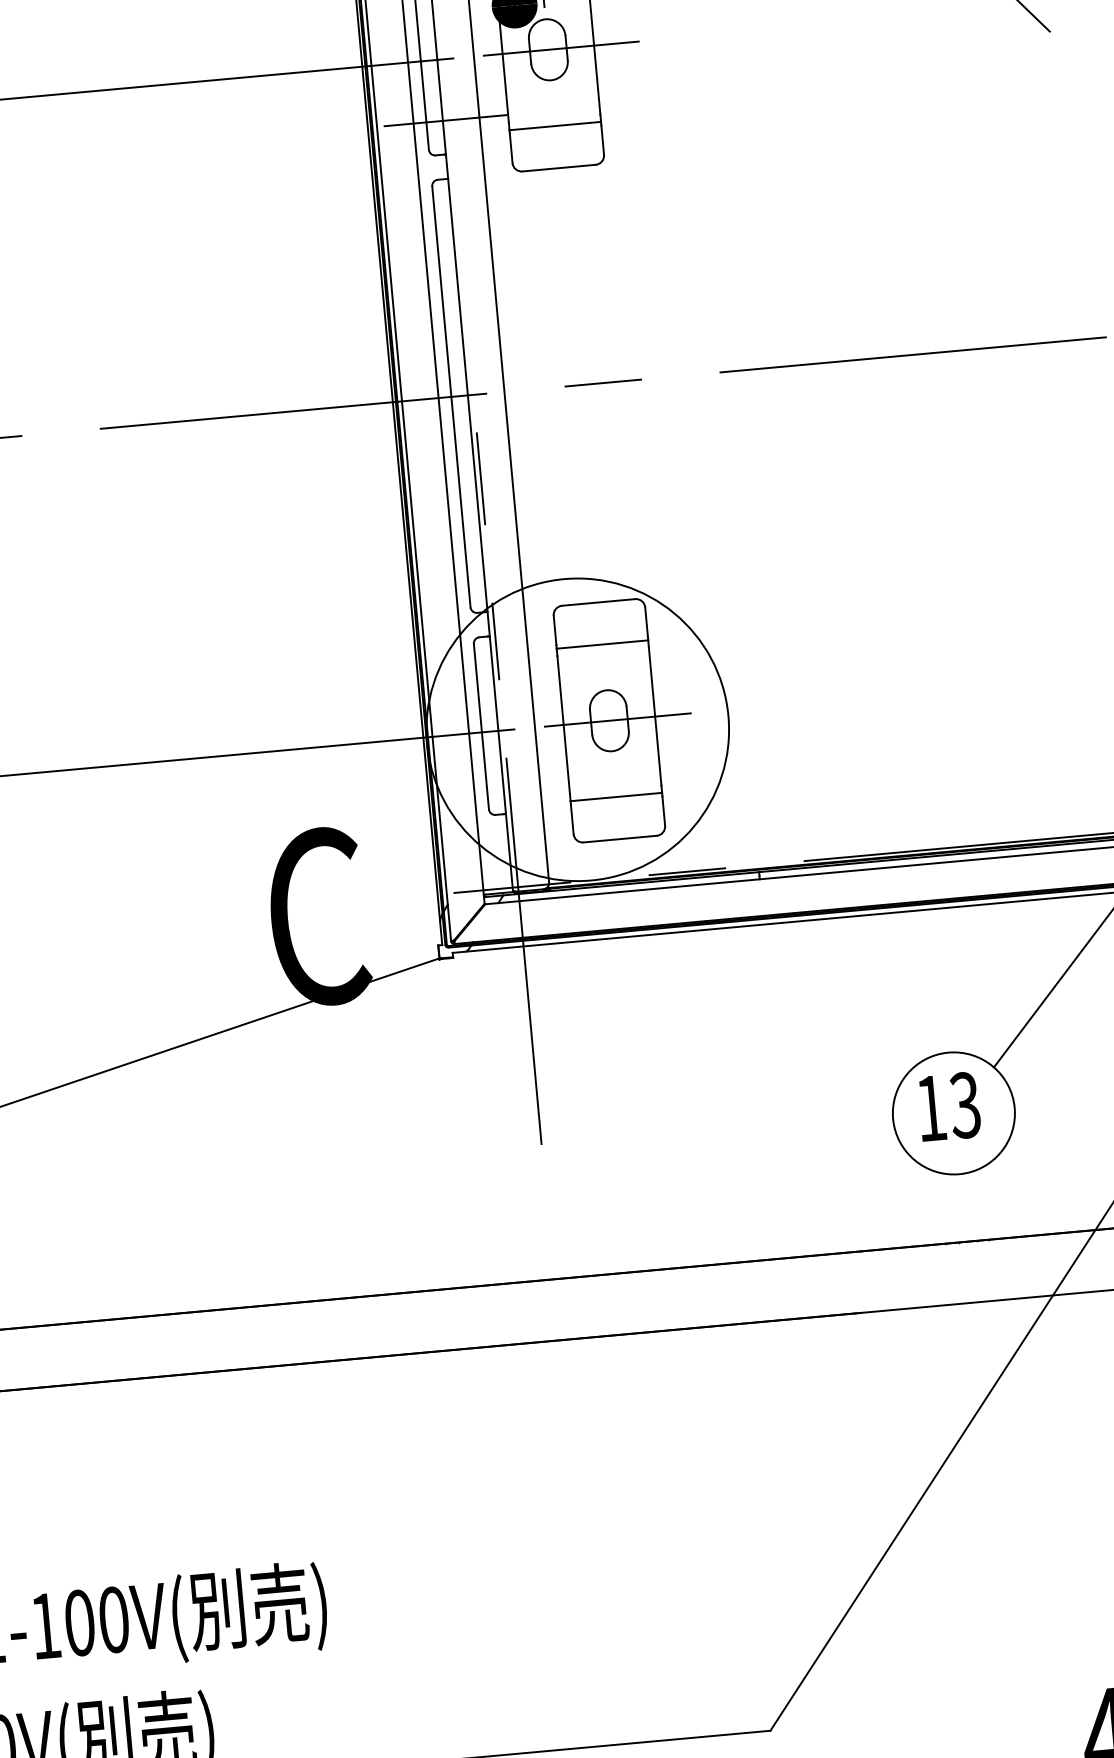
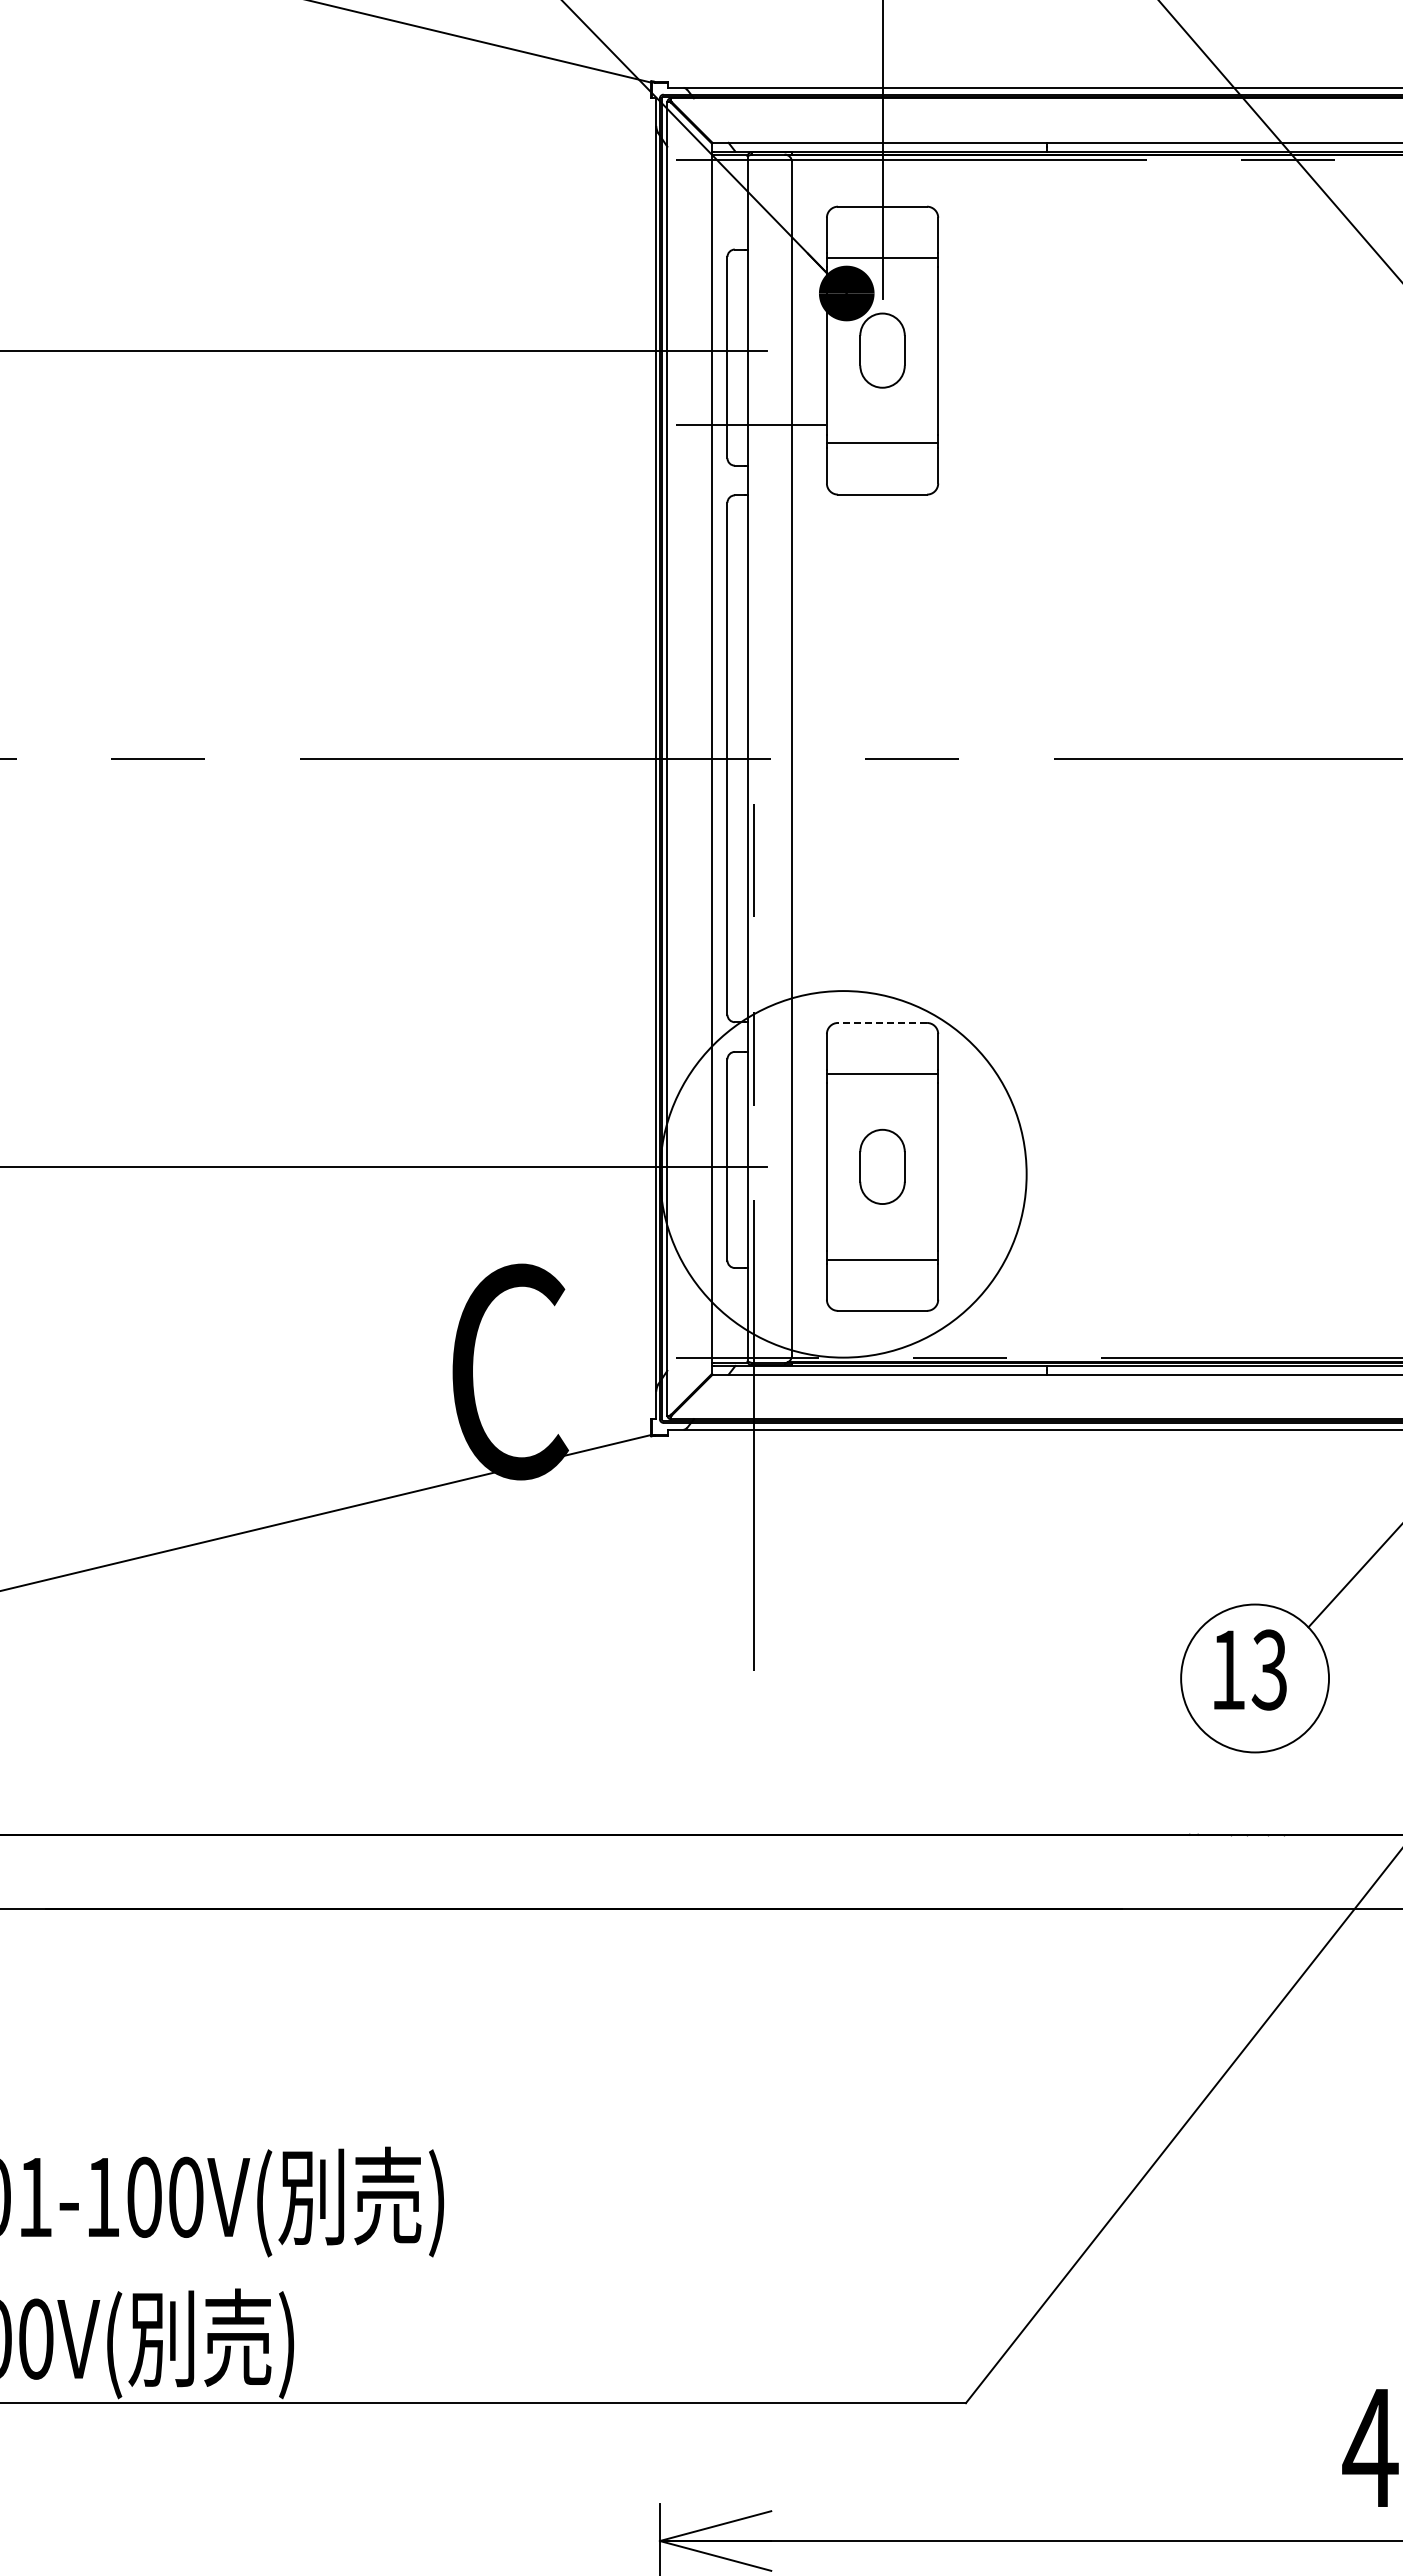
line: (561, 48) -> (898, 350), removed
line: (598, 602) -> (882, 1022), solid -> dashed
line: (617, 719) -> (892, 1166), removed

